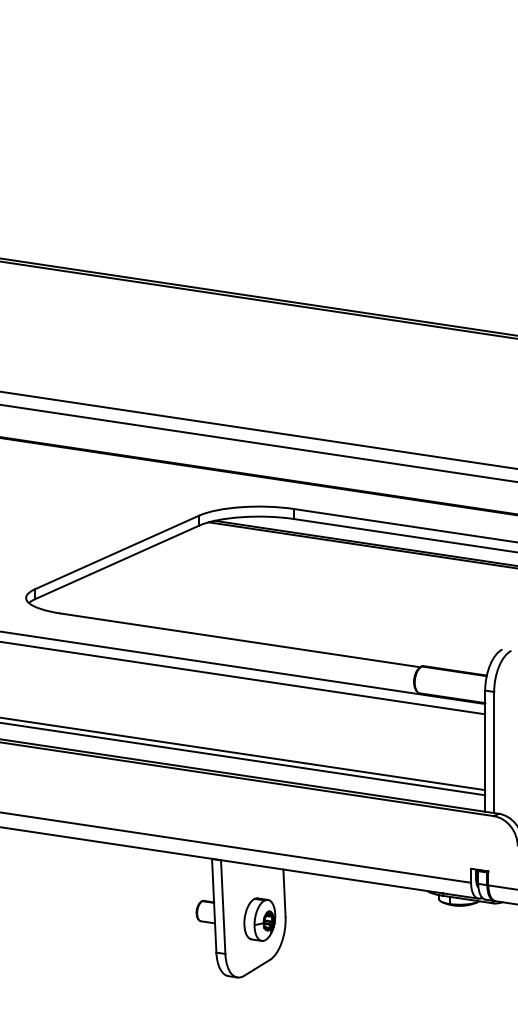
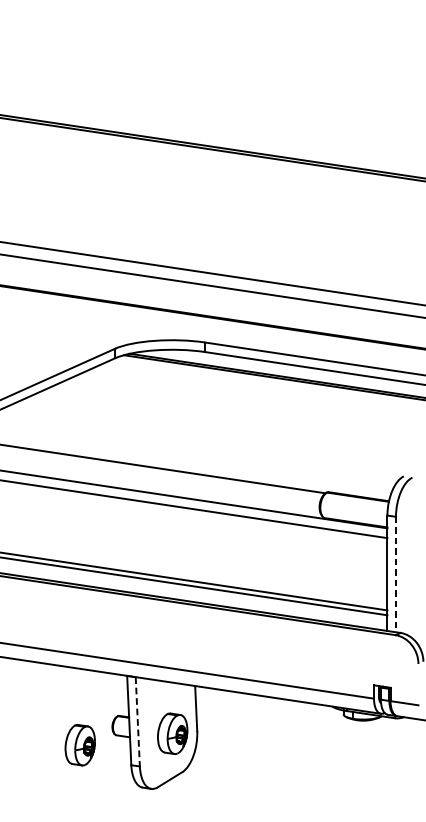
line: (494, 752) -> (396, 574), solid -> dashed
line: (223, 907) -> (138, 722), solid -> dashed
part: (162, 931) -> (79, 745), added

